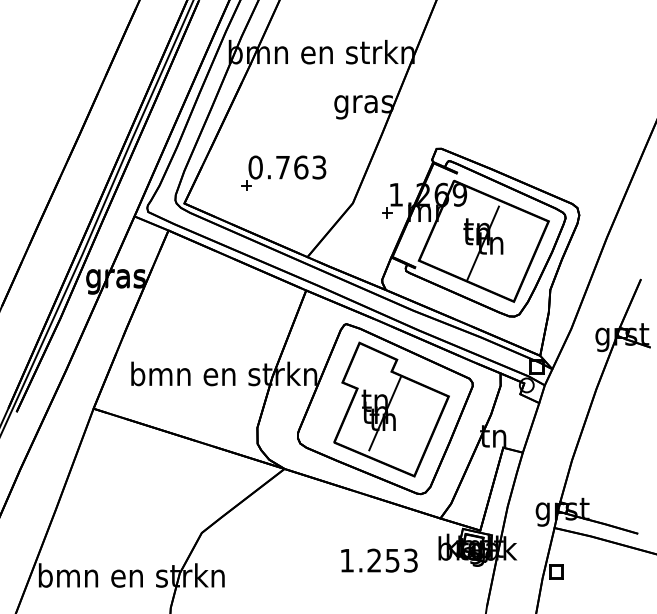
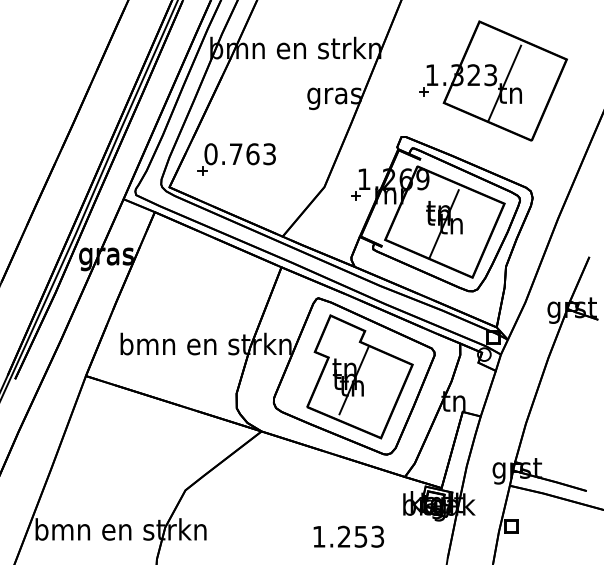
part: (536, 87) -> (493, 80), added
part: (283, 173) -> (236, 159), moved
text: (379, 560) -> (348, 536), moved

